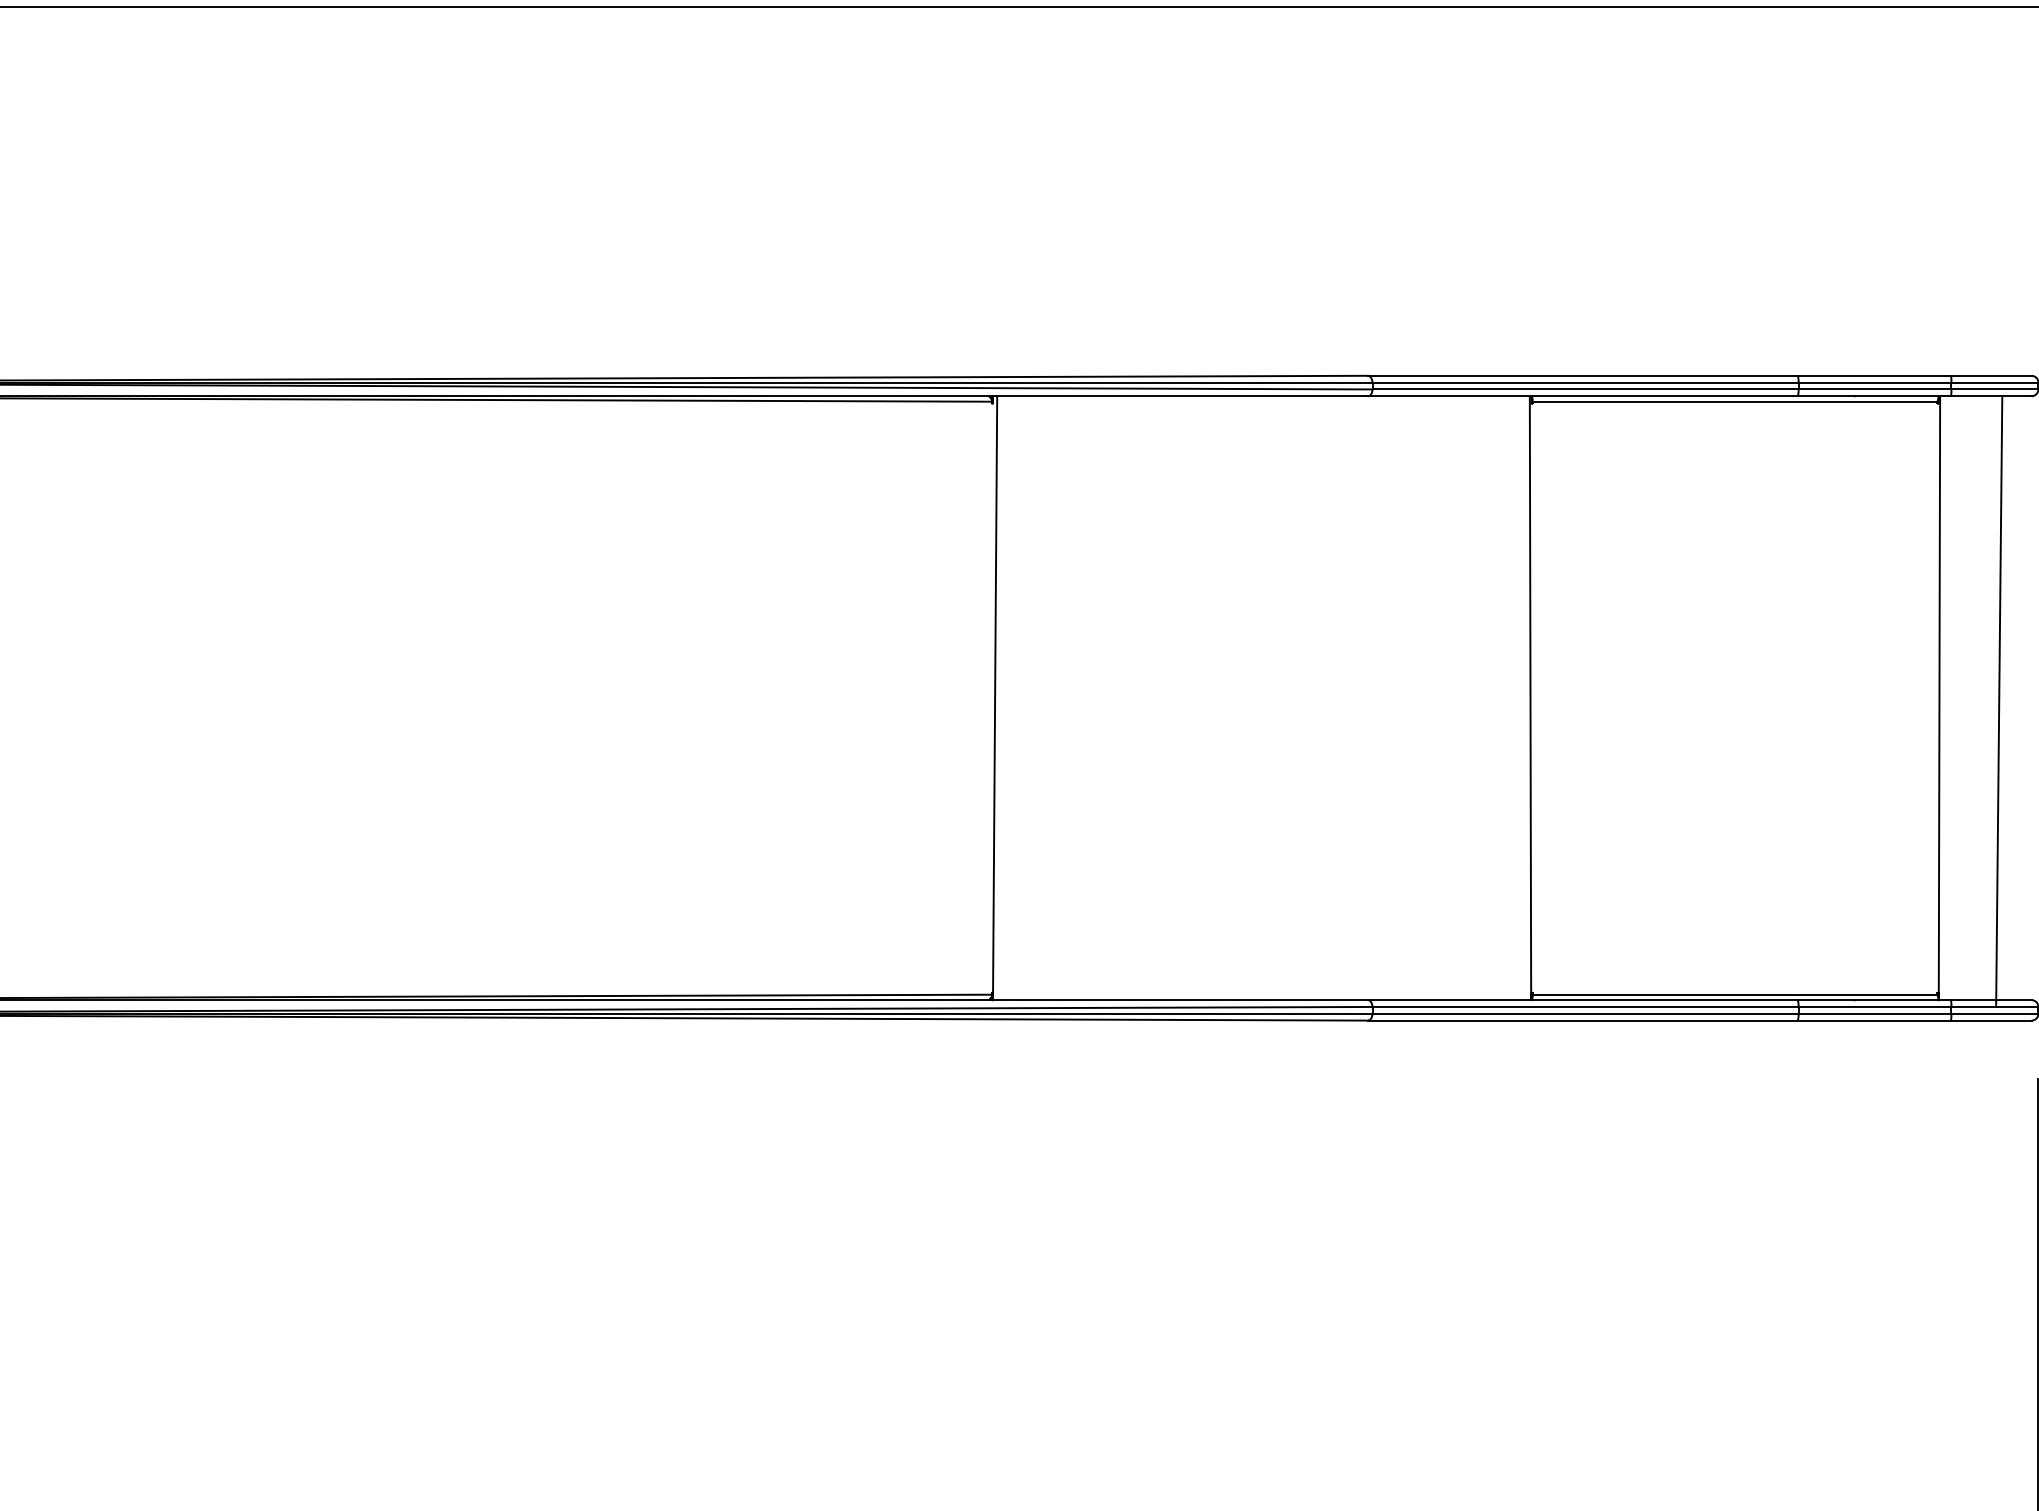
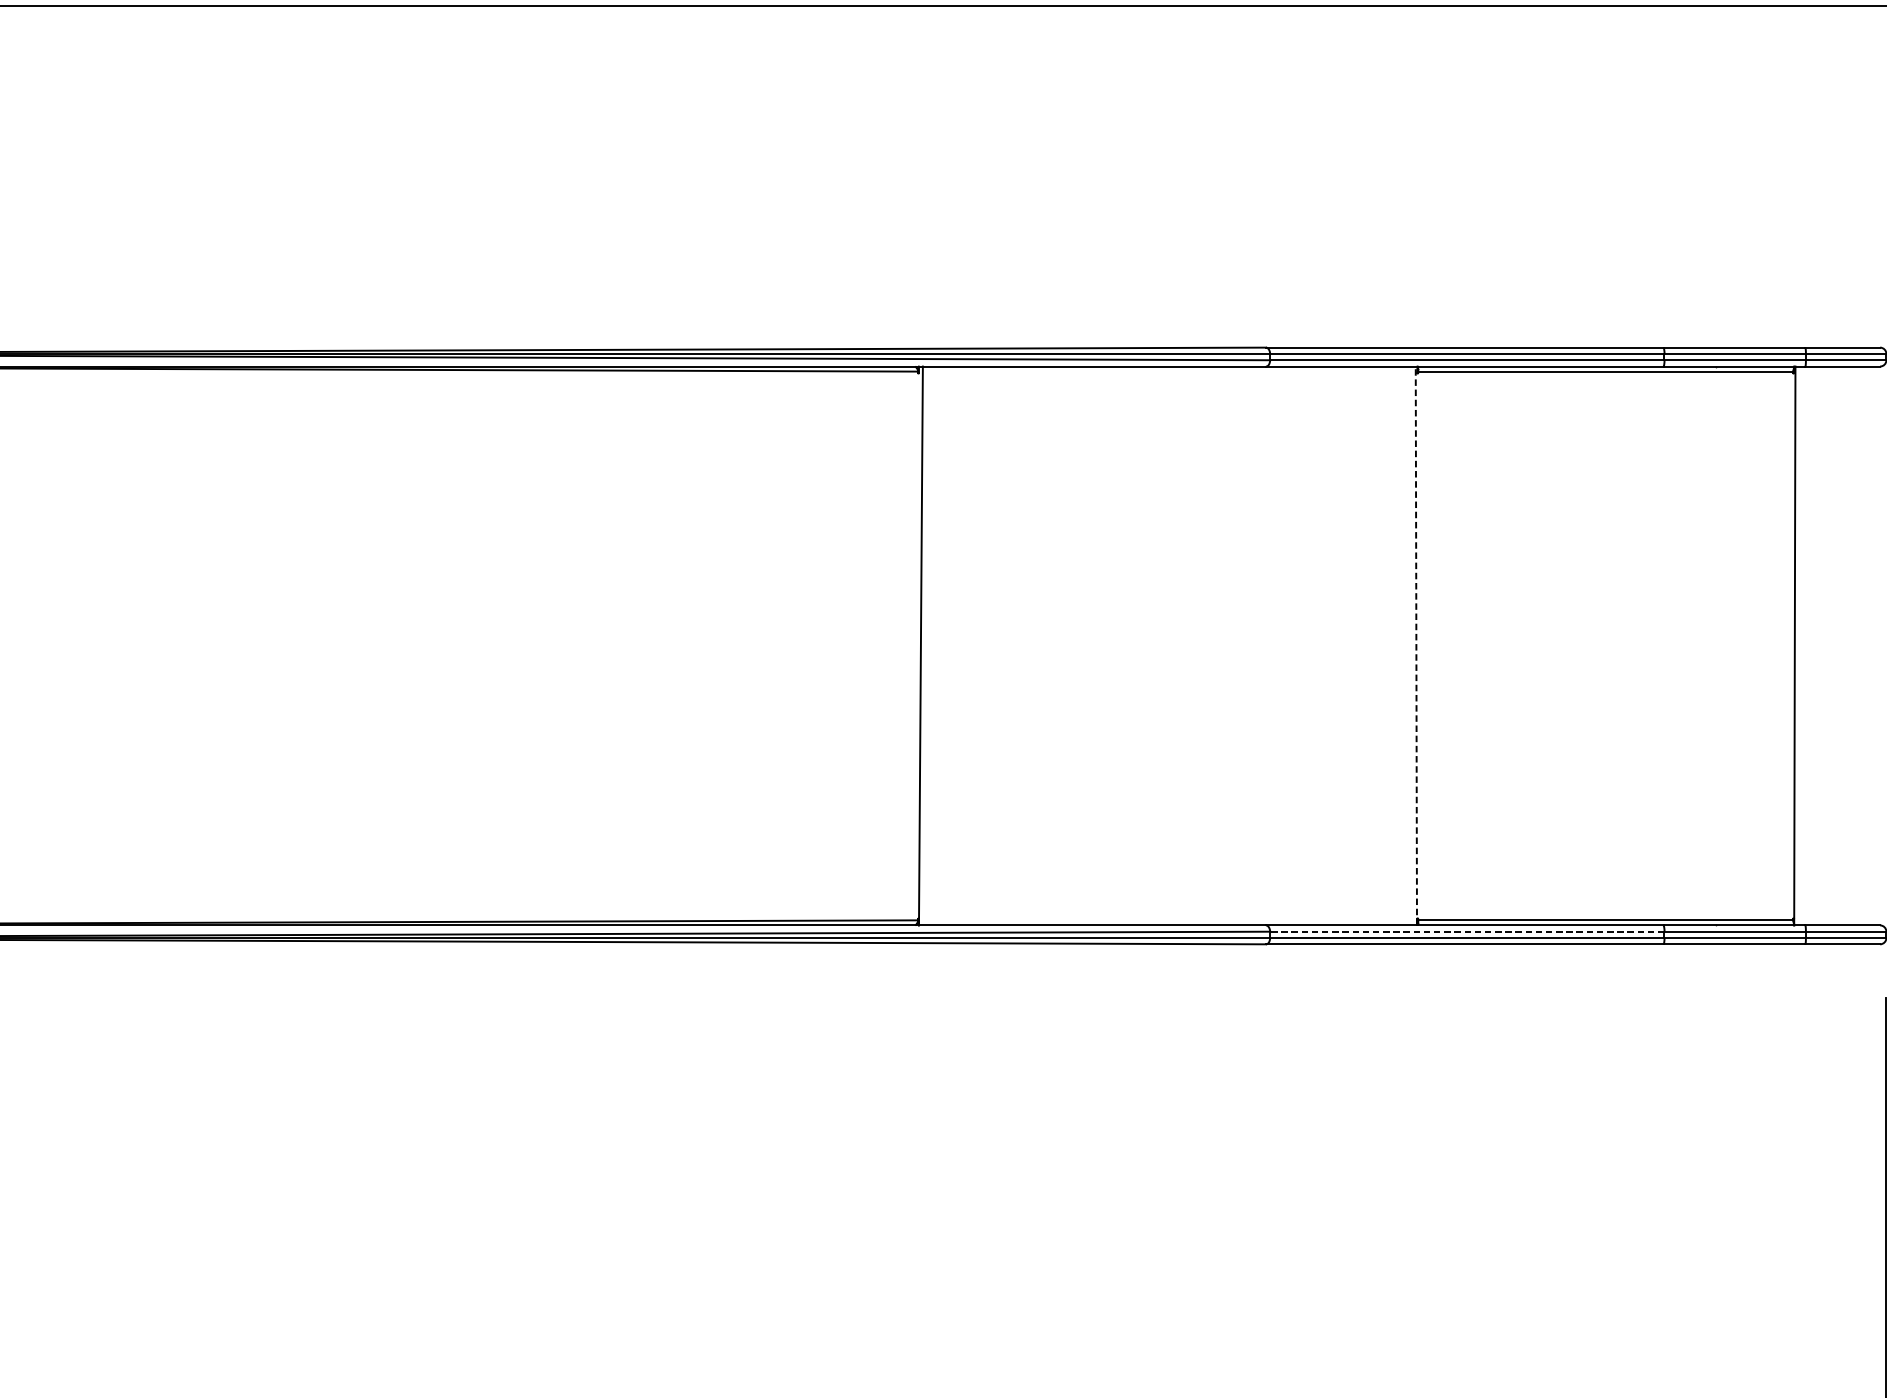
line: (1530, 698) -> (1416, 646), solid -> dashed
line: (1999, 700) -> (1850, 648), removed
line: (1585, 1006) -> (1467, 931), solid -> dashed

